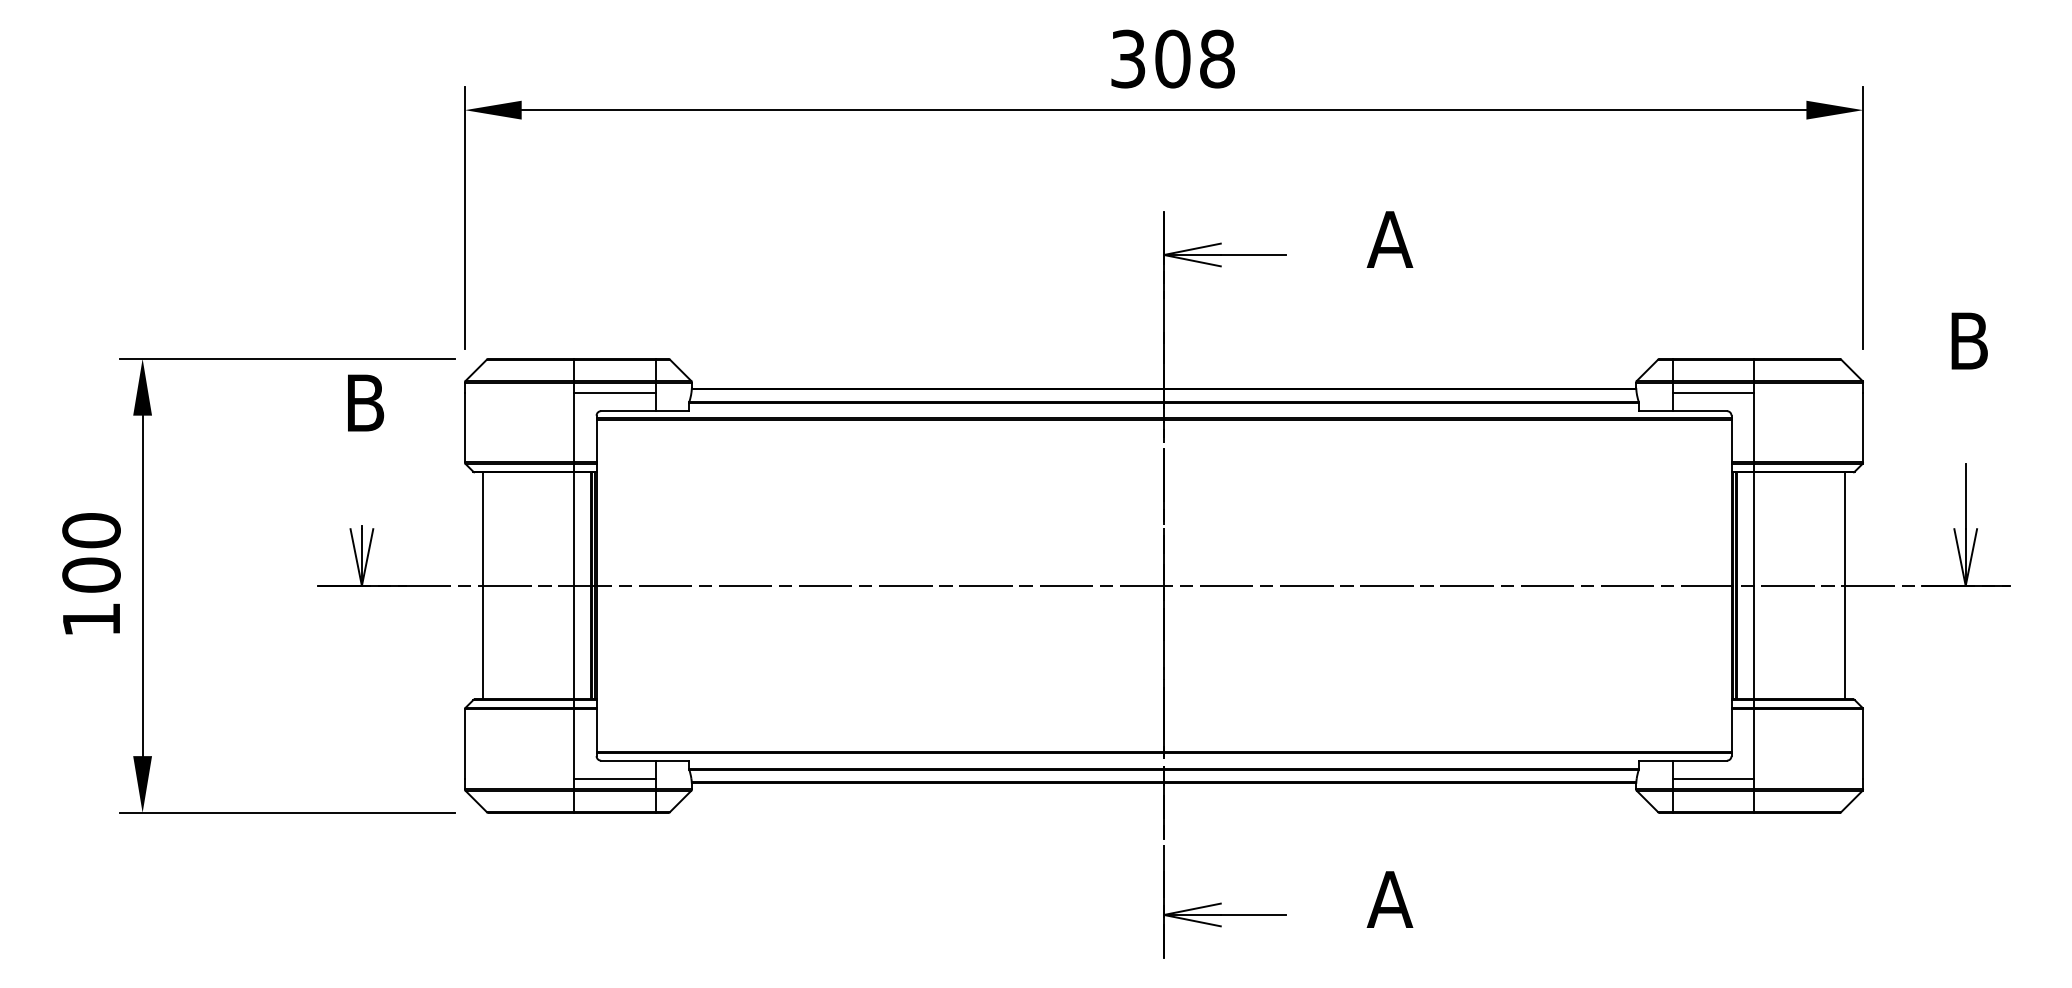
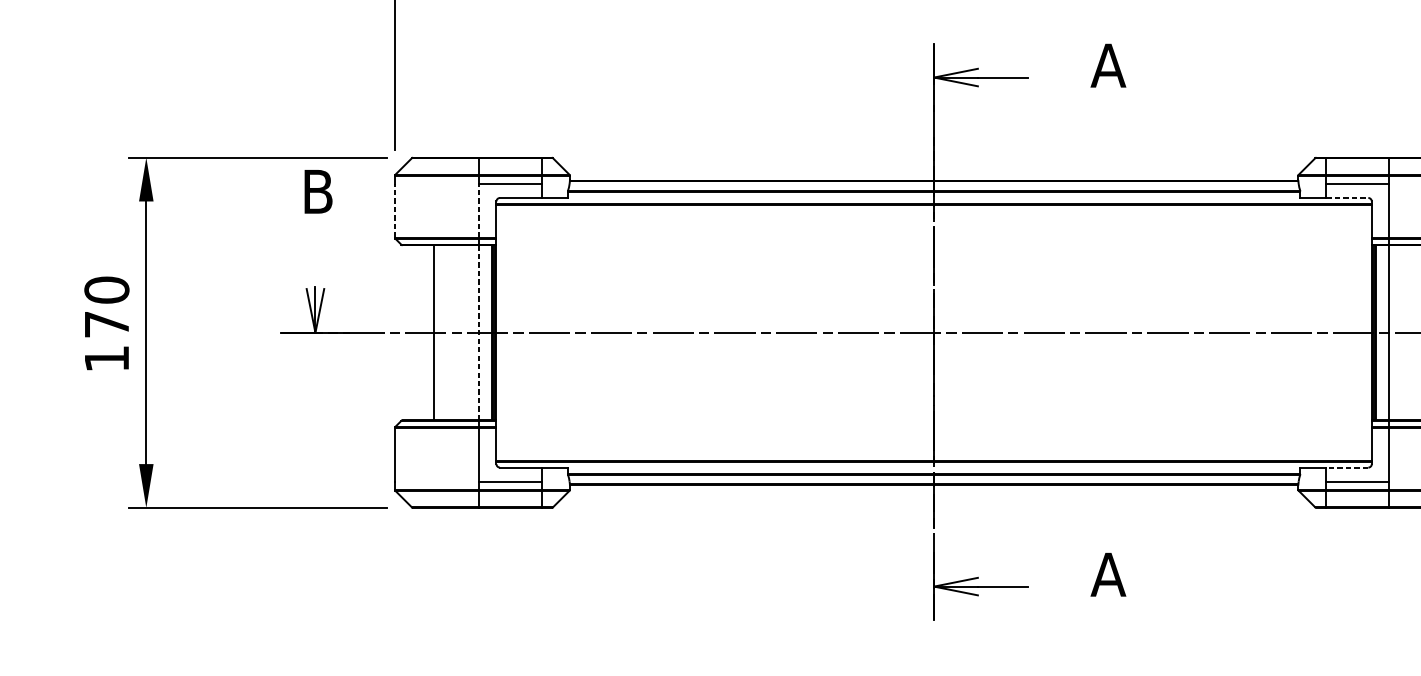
line: (1700, 411) -> (1347, 198), solid -> dashed
line: (464, 427) -> (394, 210), solid -> dashed
line: (573, 427) -> (478, 210), solid -> dashed
text: (91, 574) -> (106, 324), 100 -> 170
line: (483, 585) -> (433, 332), moved
line: (573, 585) -> (478, 332), solid -> dashed
line: (1699, 760) -> (1347, 467), solid -> dashed

